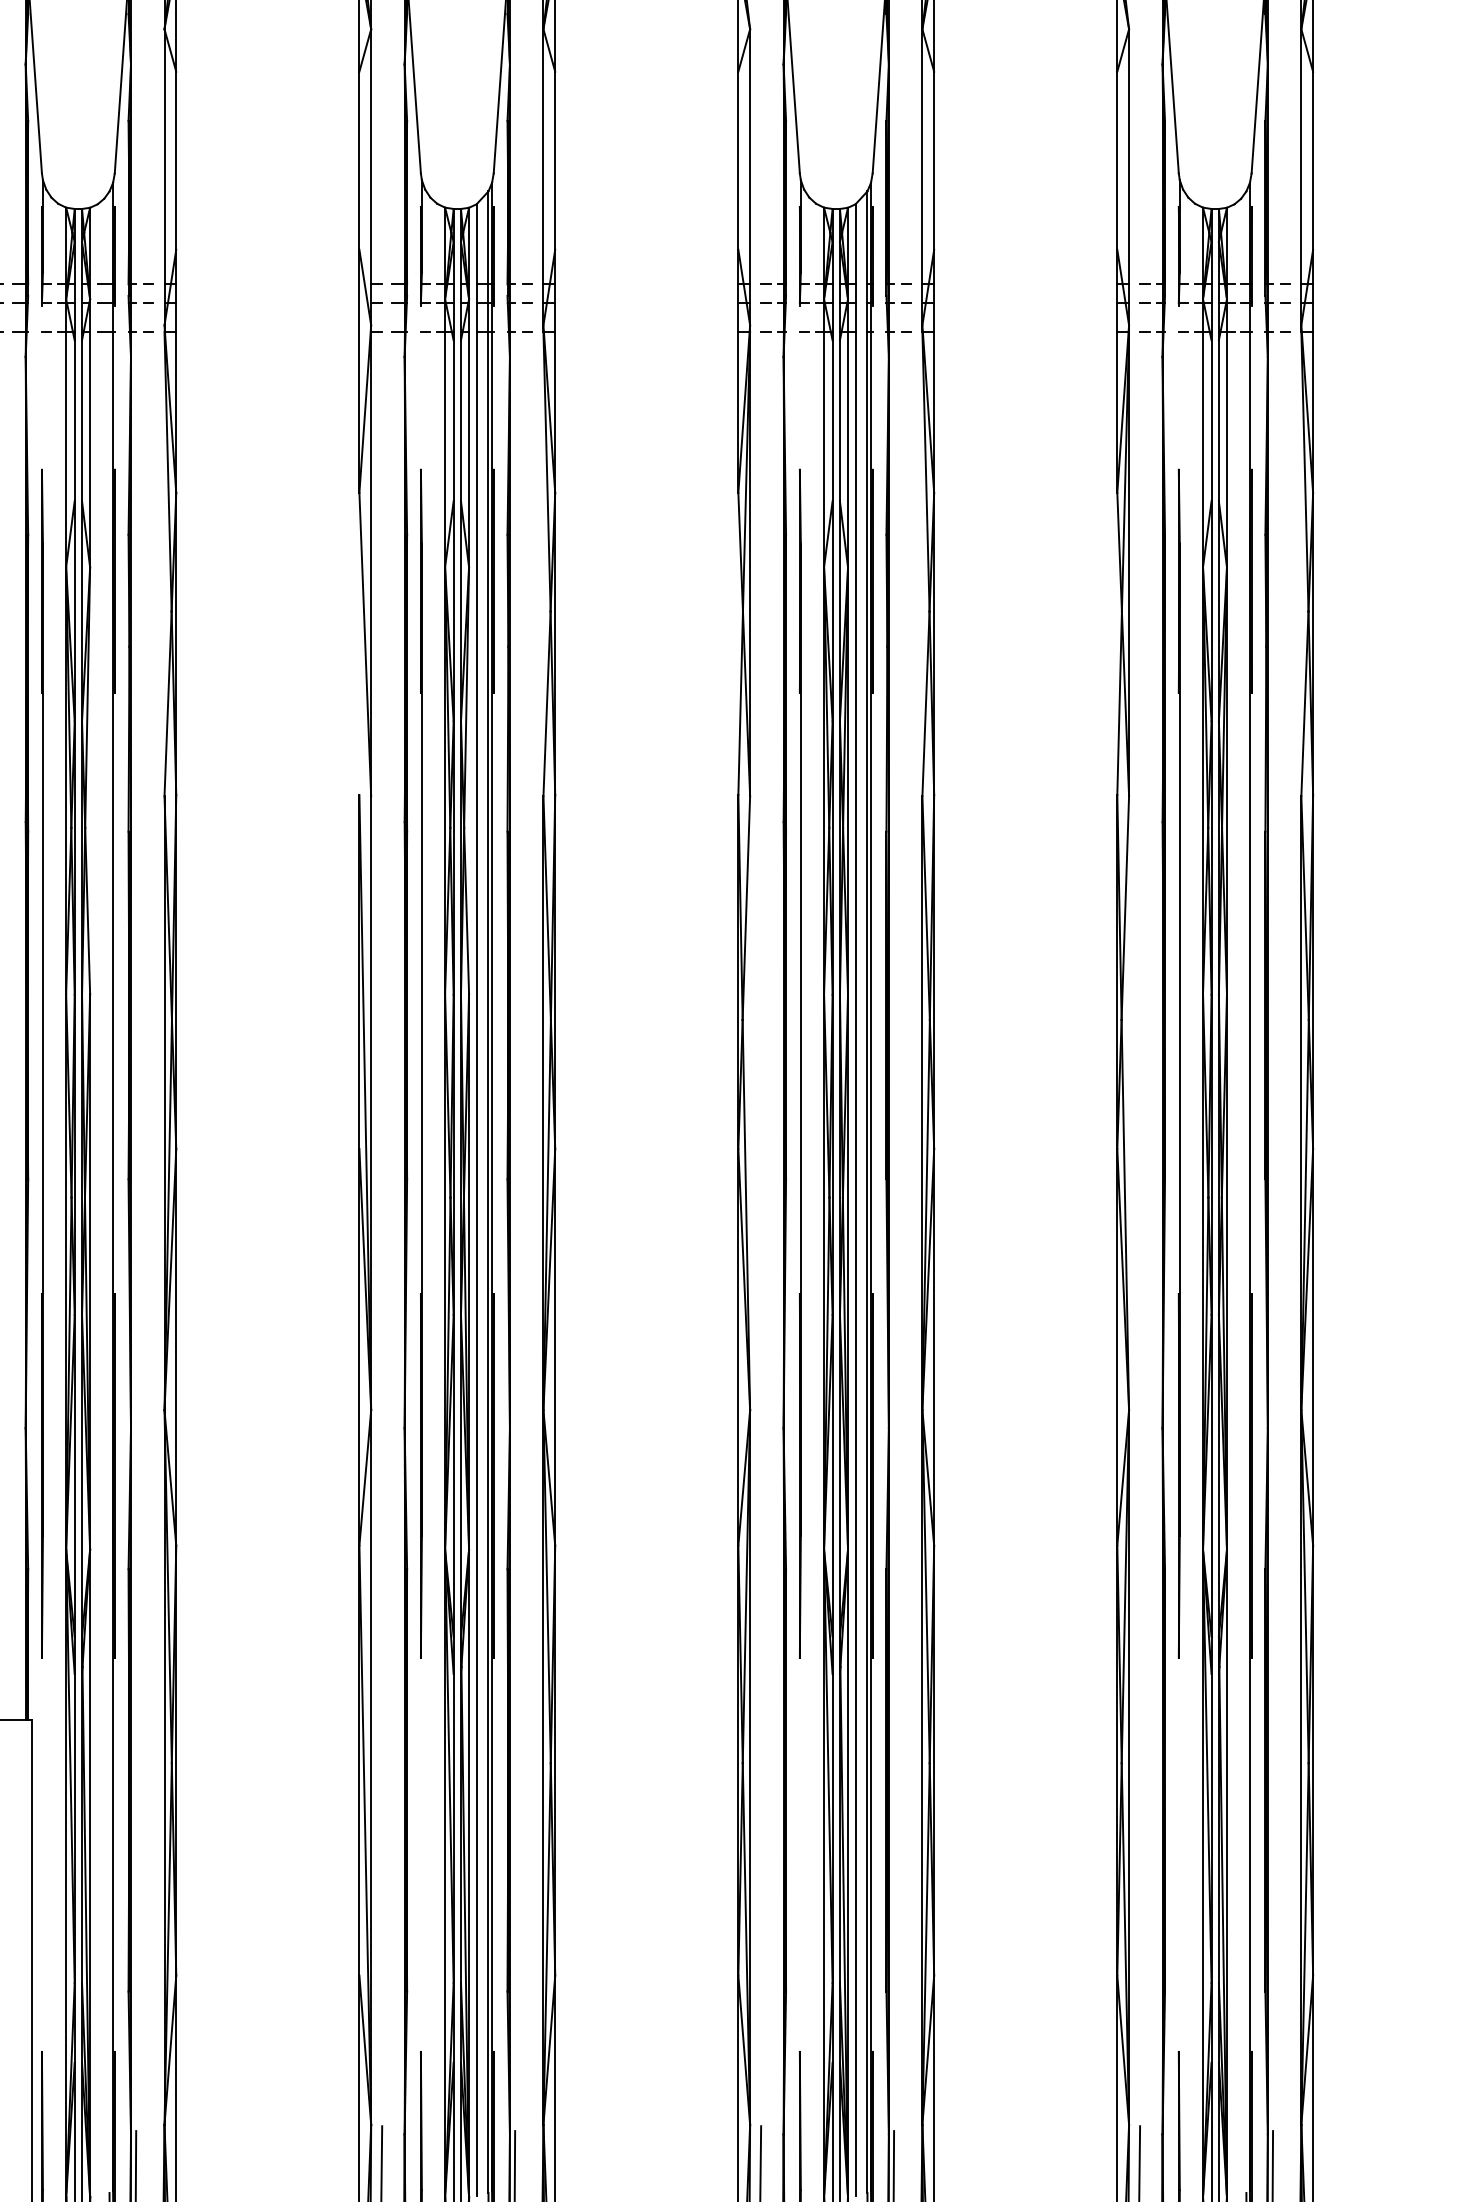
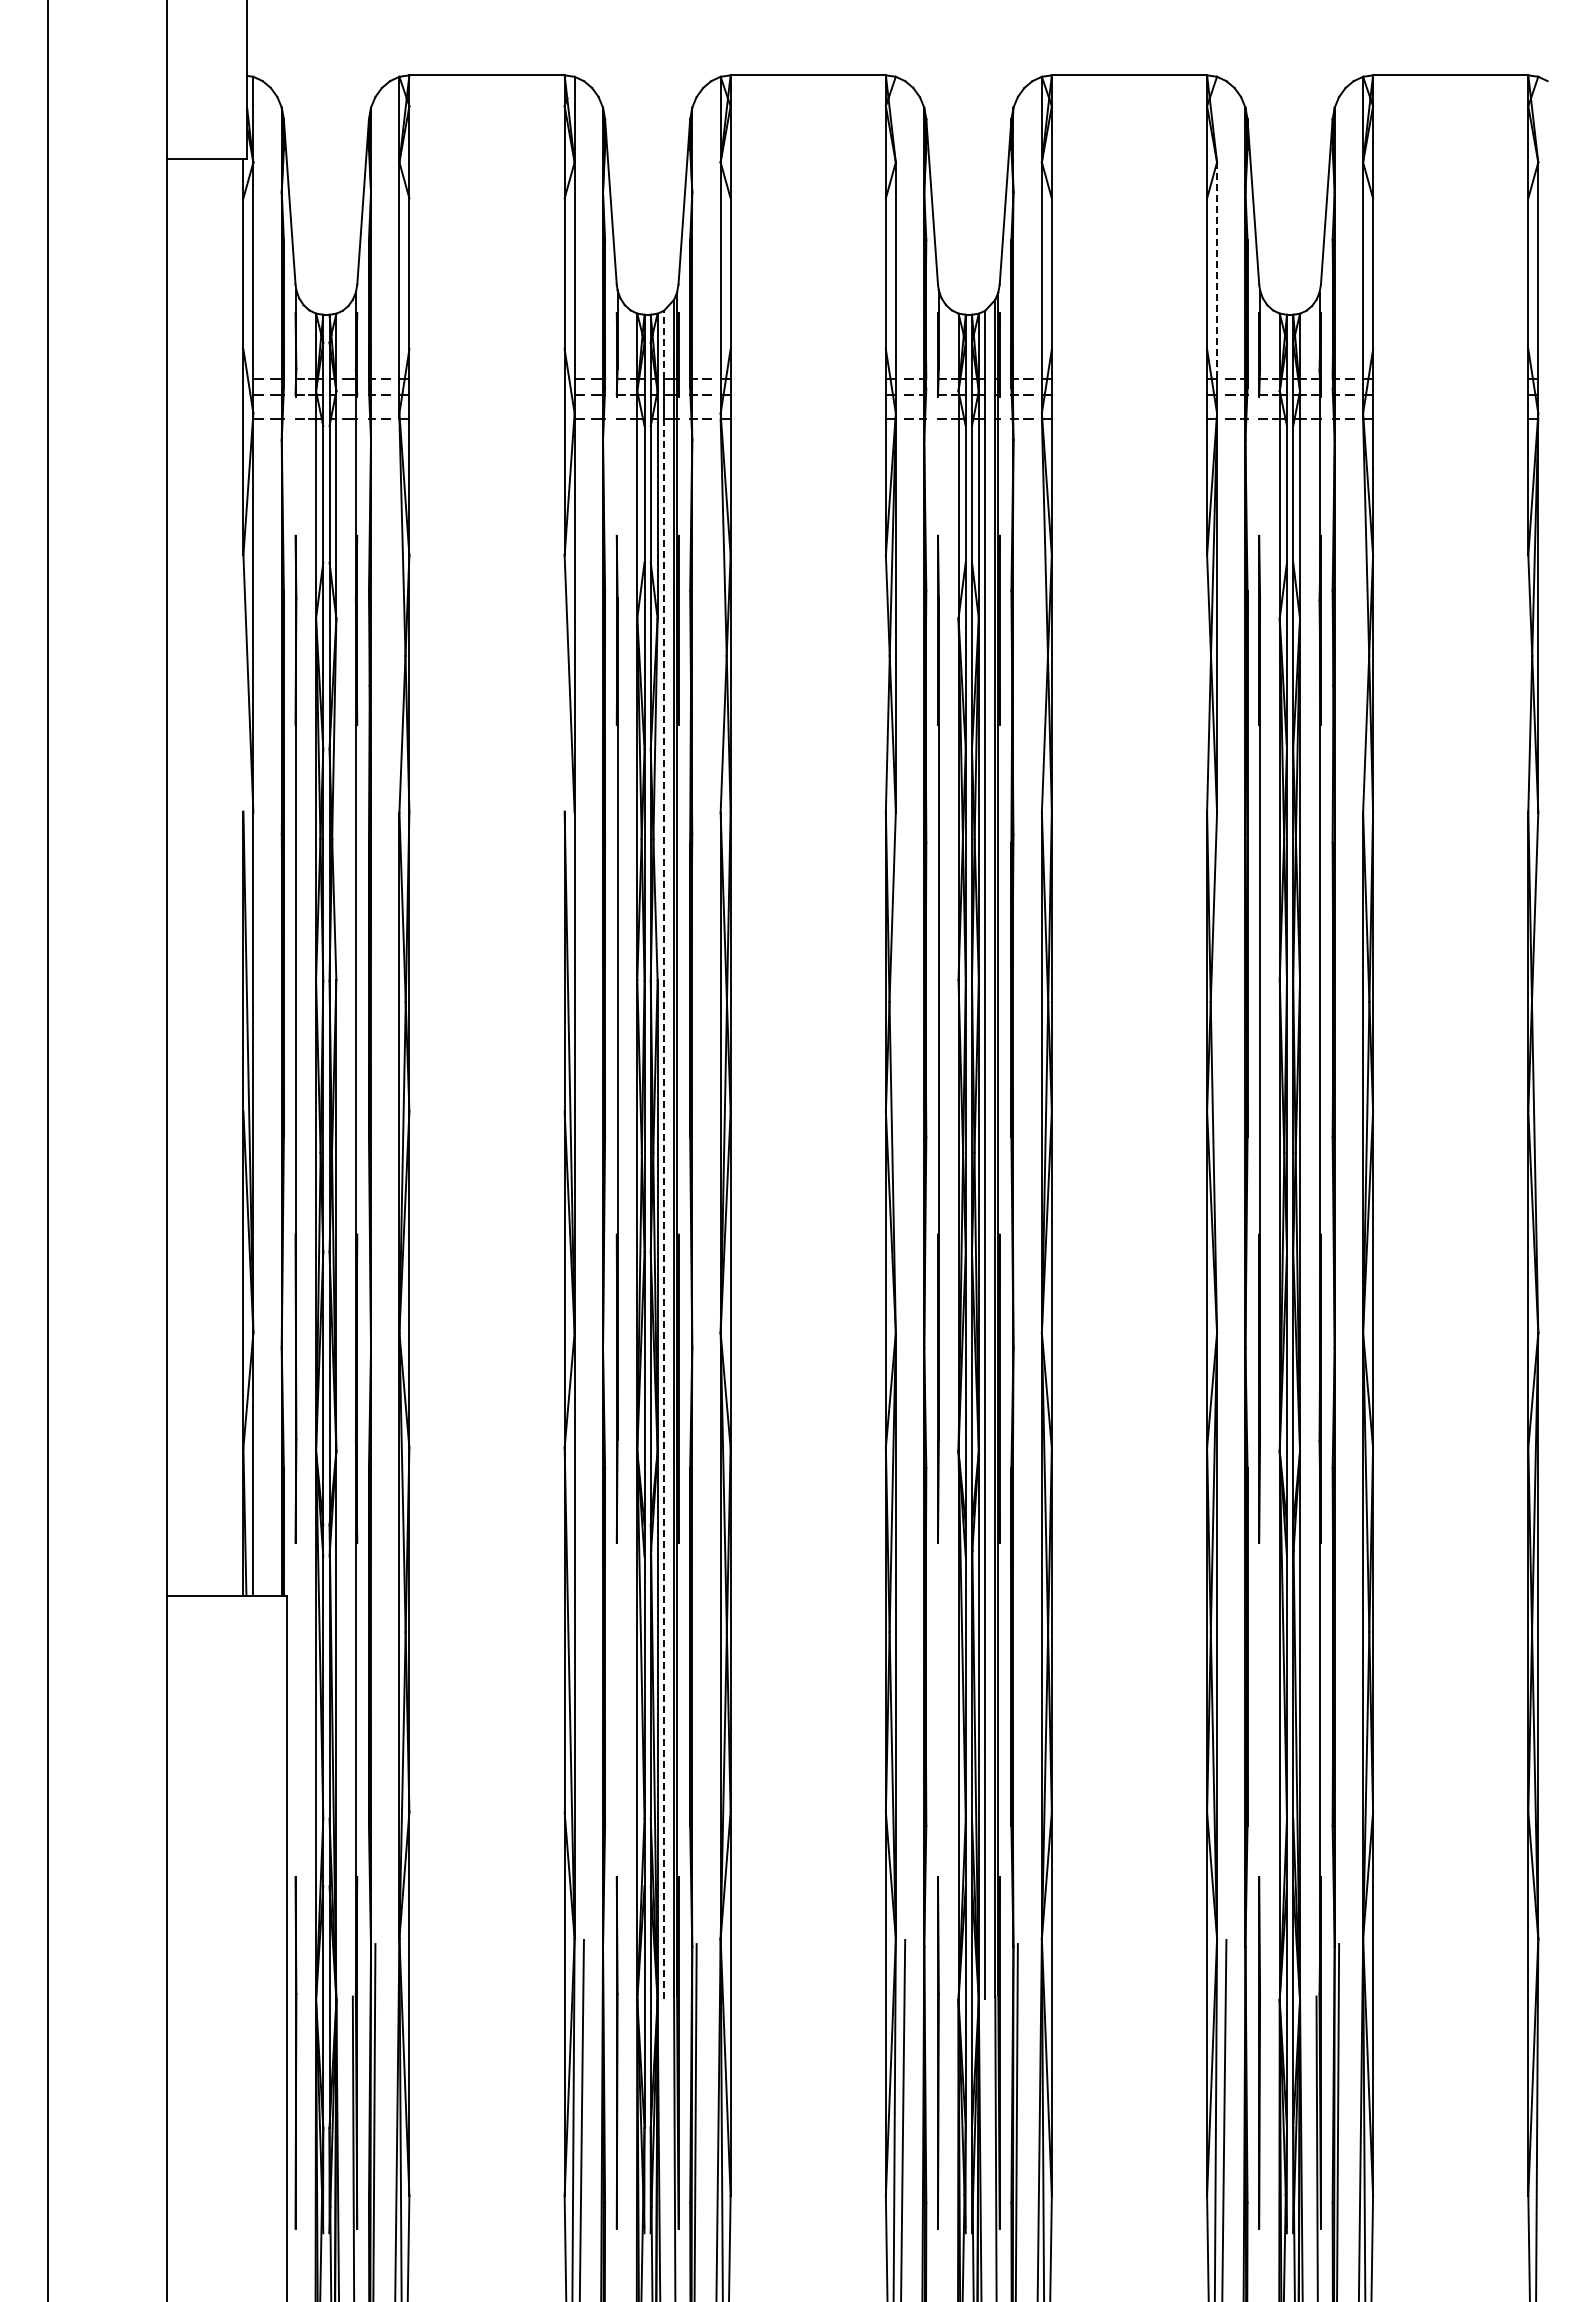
line: (1129, 157) -> (1217, 271), solid -> dashed
line: (477, 244) -> (664, 344), solid -> dashed
line: (477, 1263) -> (664, 1208), solid -> dashed

